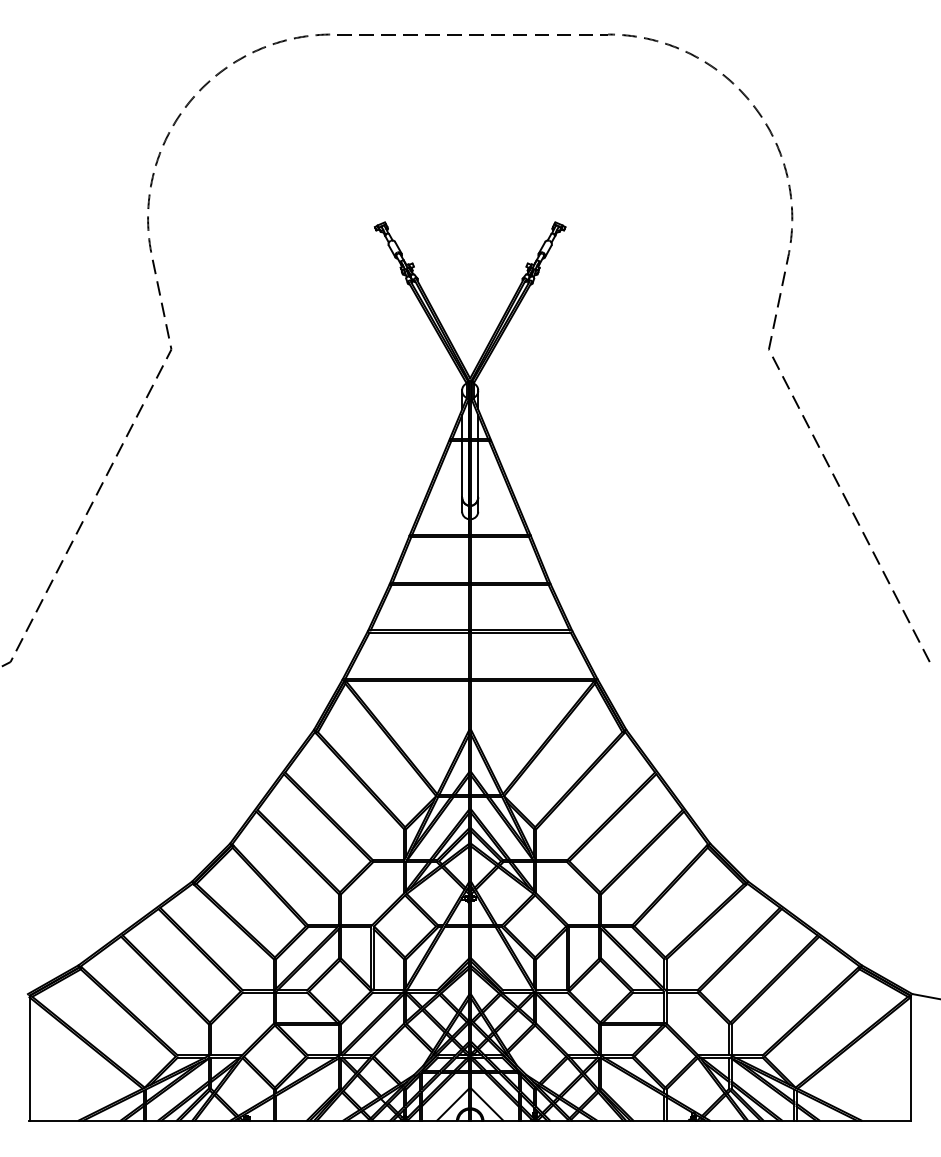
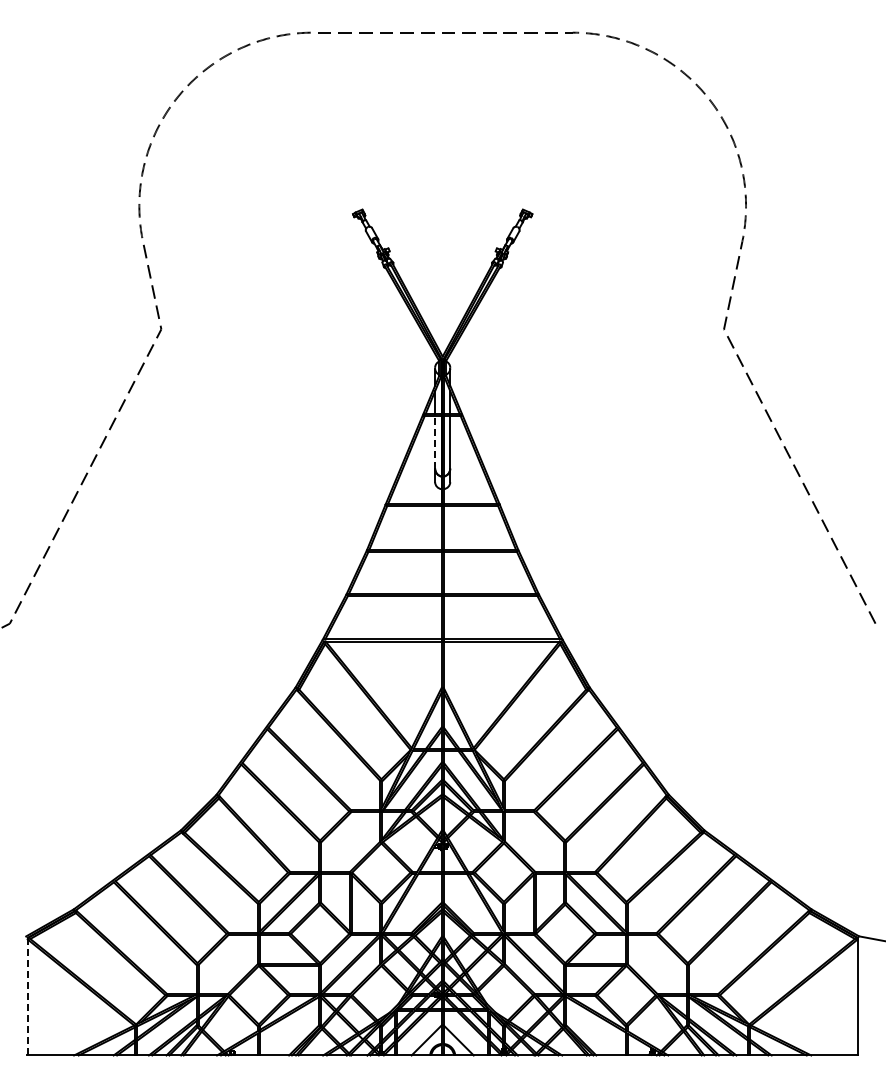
line: (462, 468) -> (435, 441), solid -> dashed
line: (29, 1057) -> (27, 996), solid -> dashed

